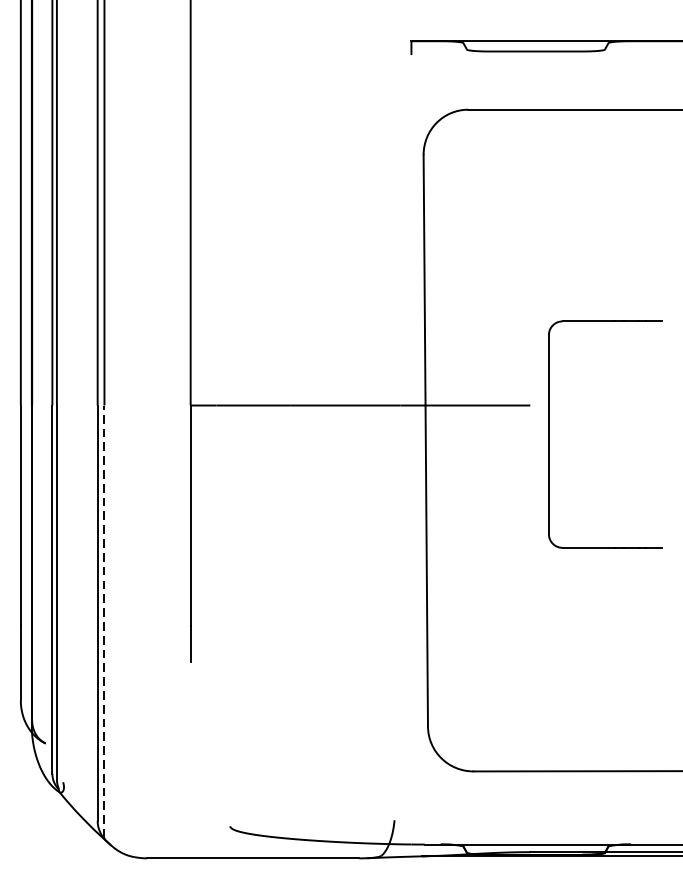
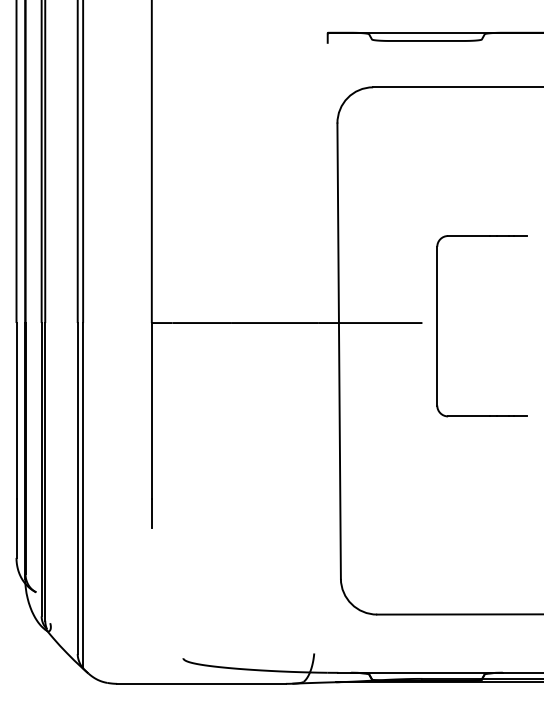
part: (549, 434) -> (437, 326), moved
line: (104, 620) -> (83, 494), dashed -> solid

